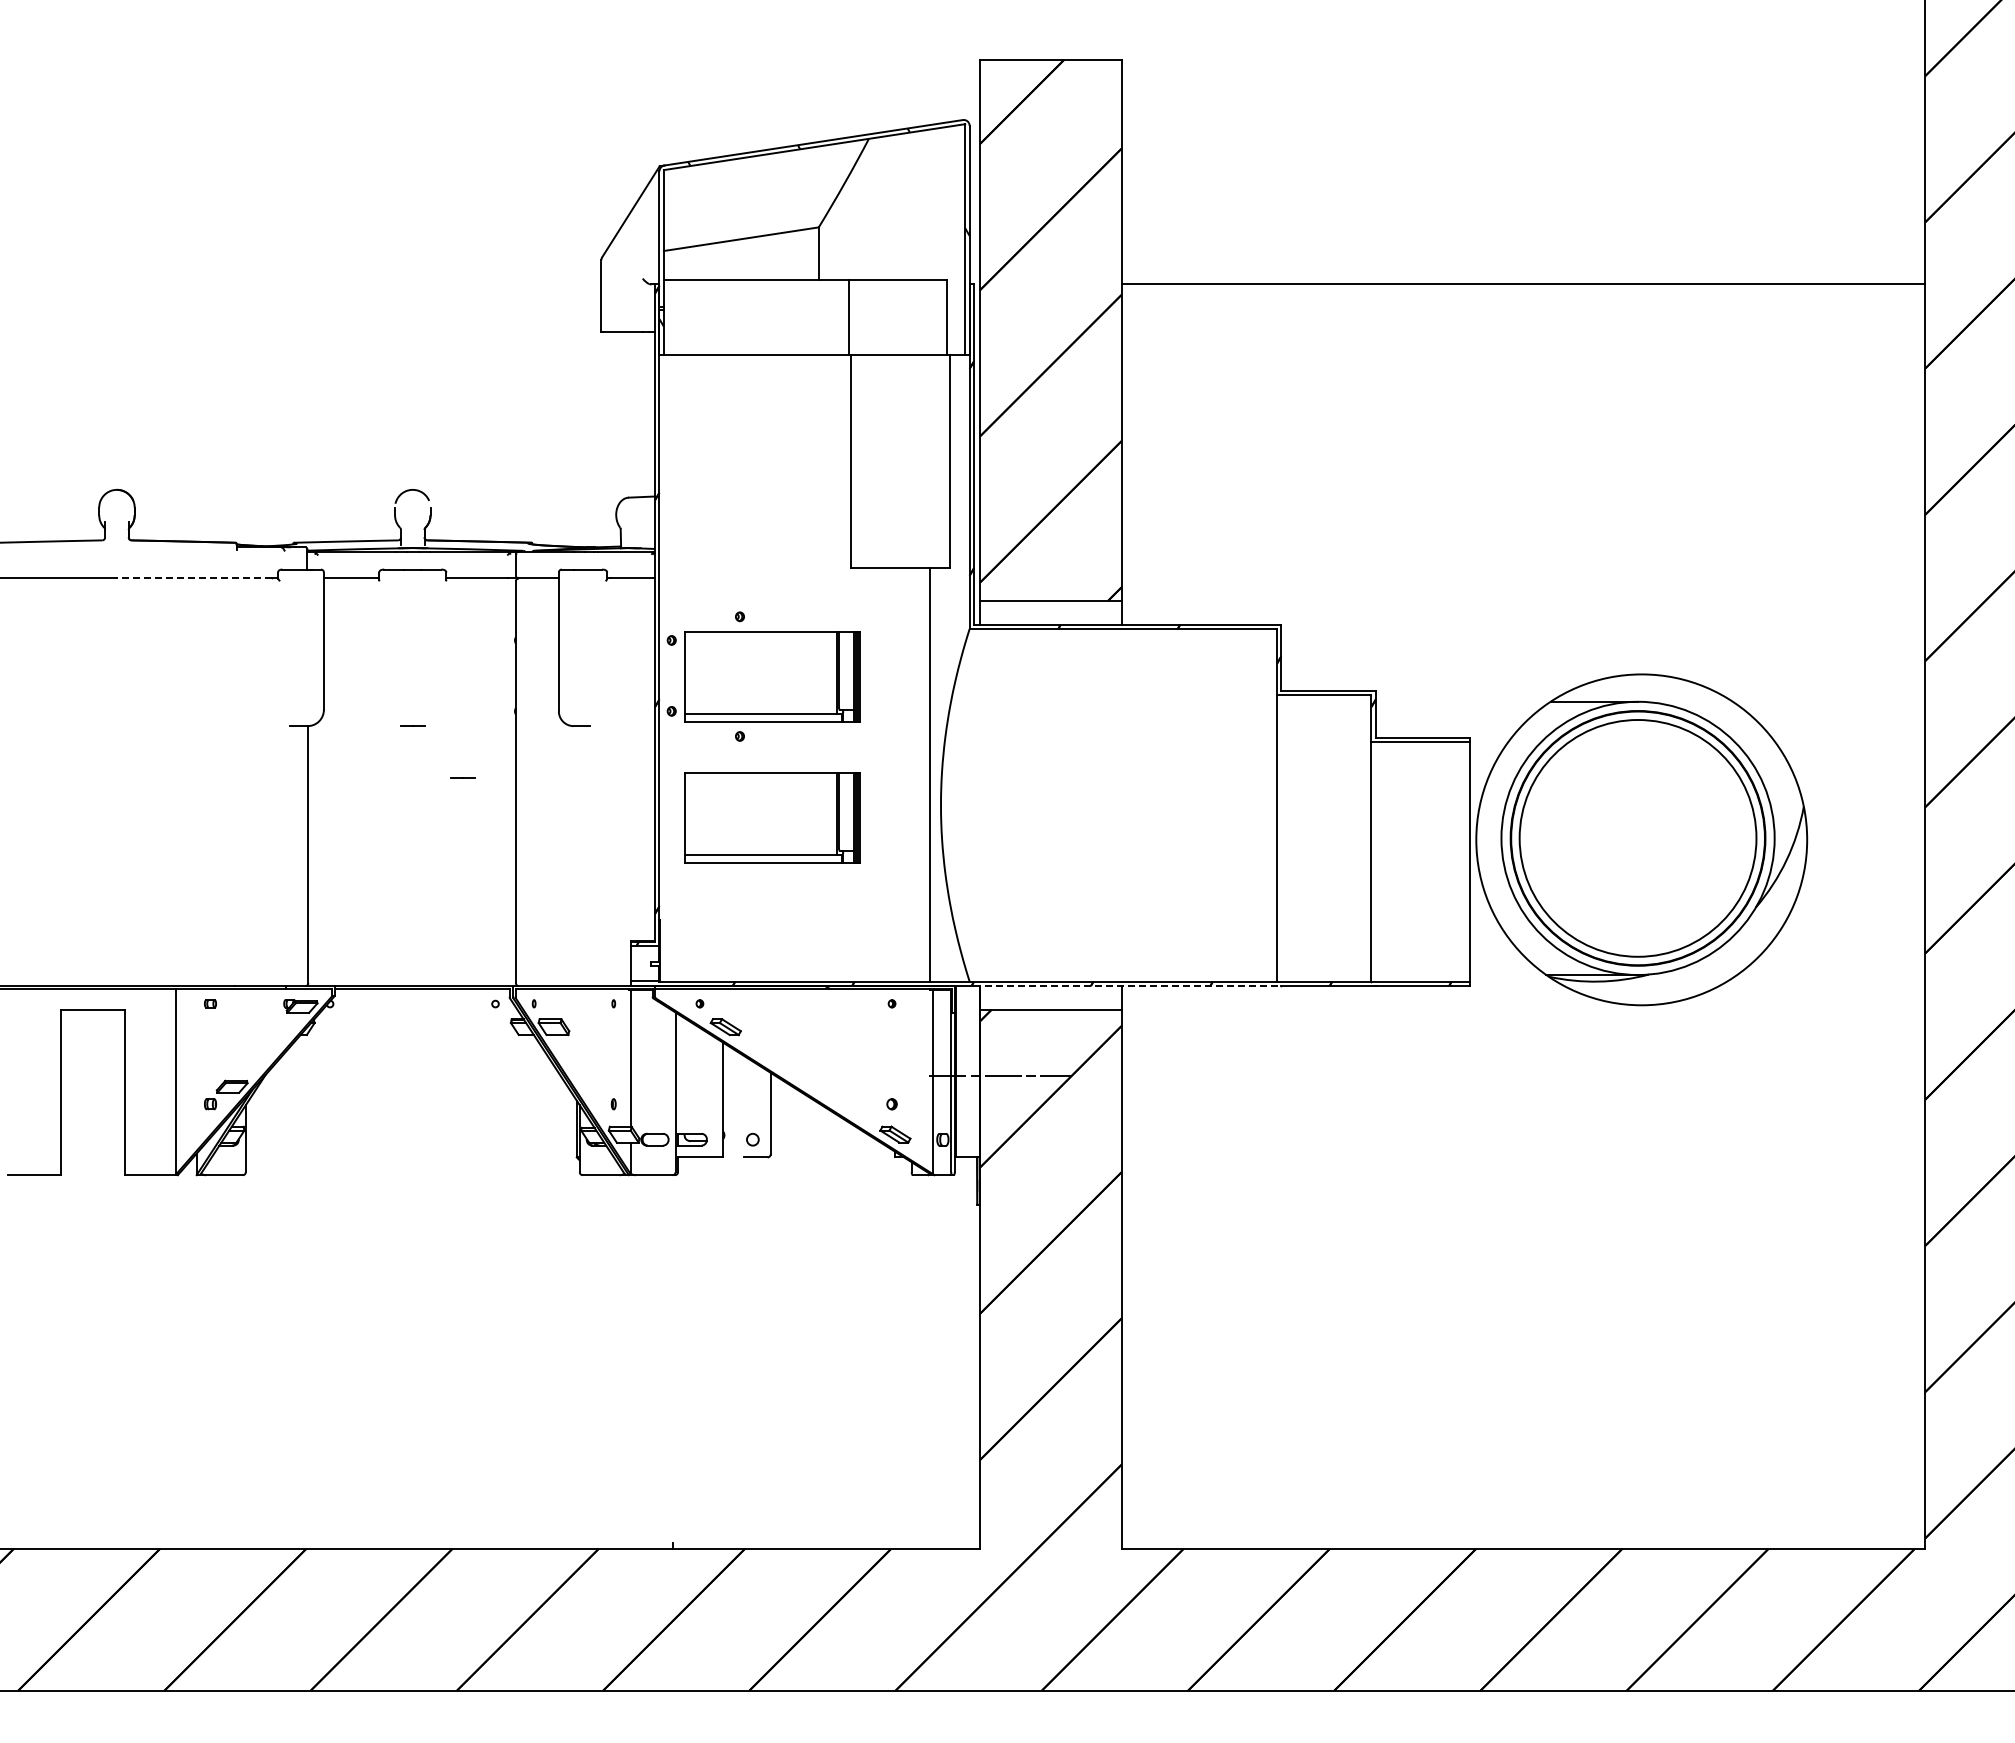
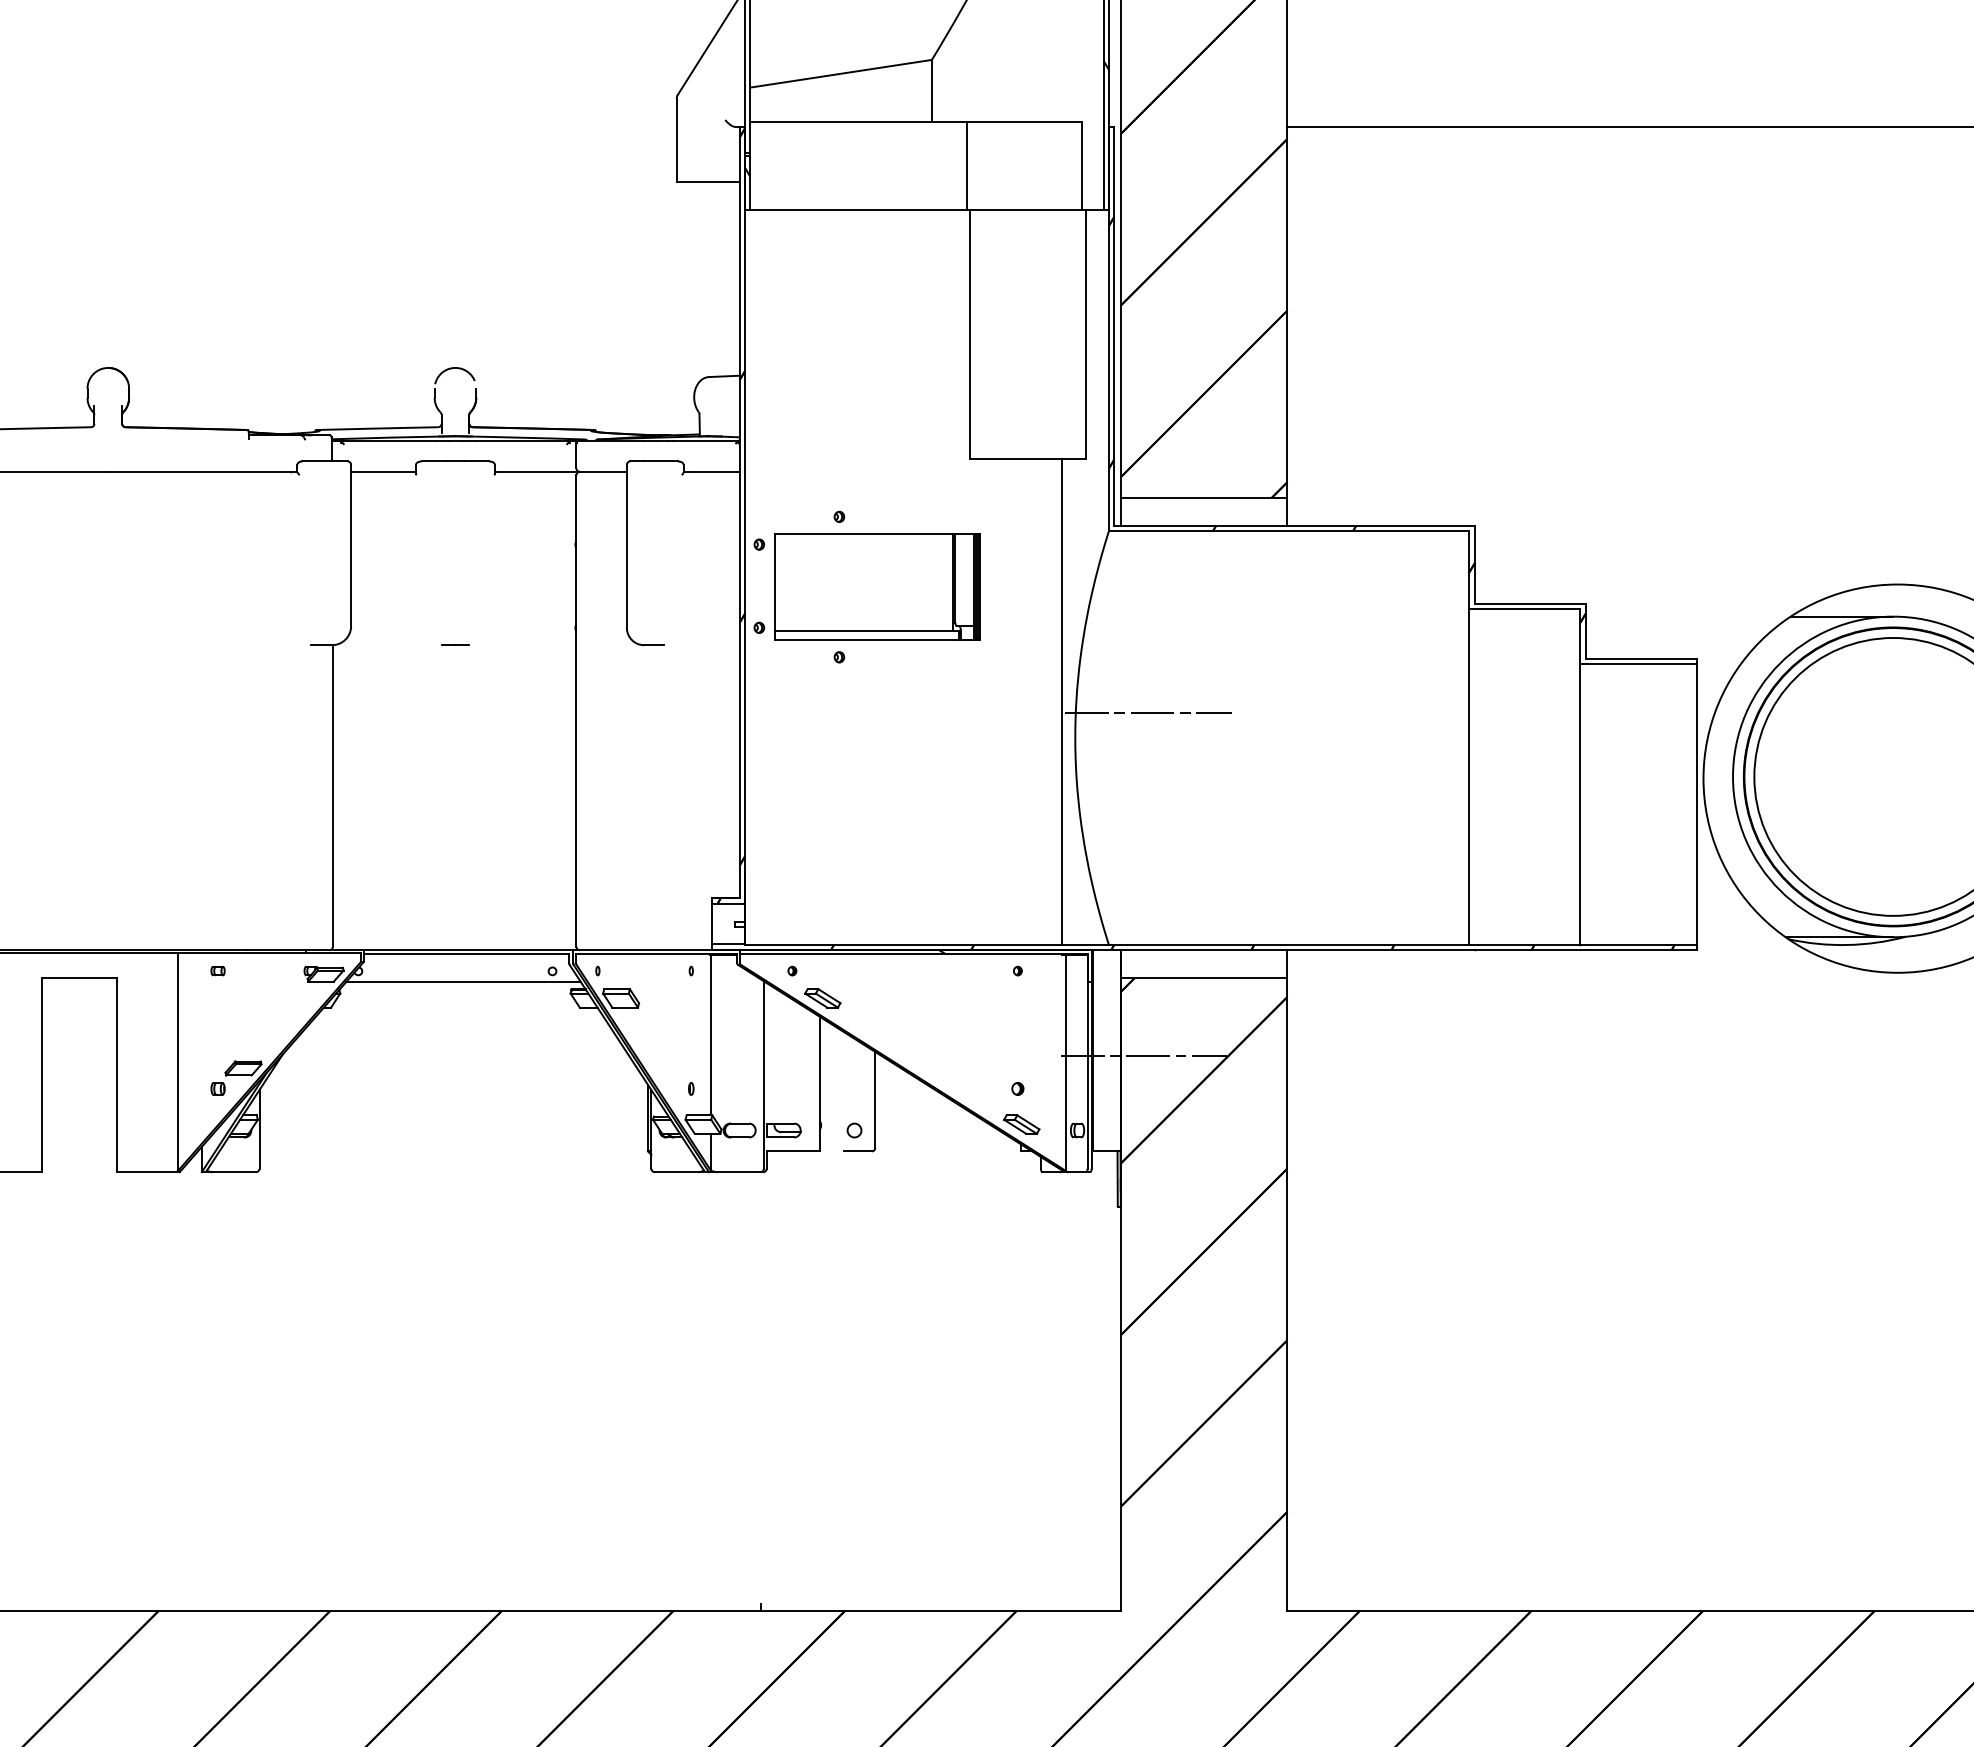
line: (194, 578) -> (199, 471), dashed -> solid
line: (462, 777) -> (513, 705), removed
line: (1003, 783) -> (1148, 712), added
part: (772, 817) -> (877, 752), removed
line: (1127, 986) -> (1294, 950), dashed -> solid
line: (419, 1012) -> (463, 981), added

